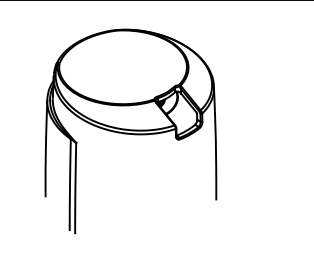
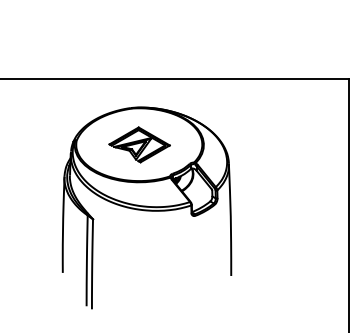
part: (123, 67) -> (139, 144), added

